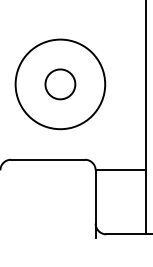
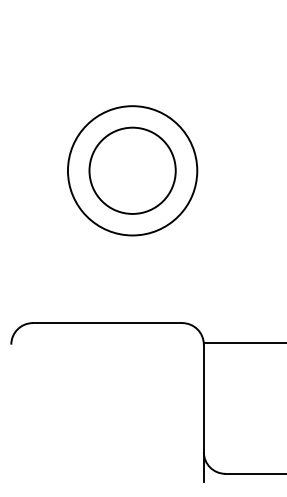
circle: (60, 84) -> (132, 171), size x0.71
circle: (60, 84) -> (132, 171), size x1.43

